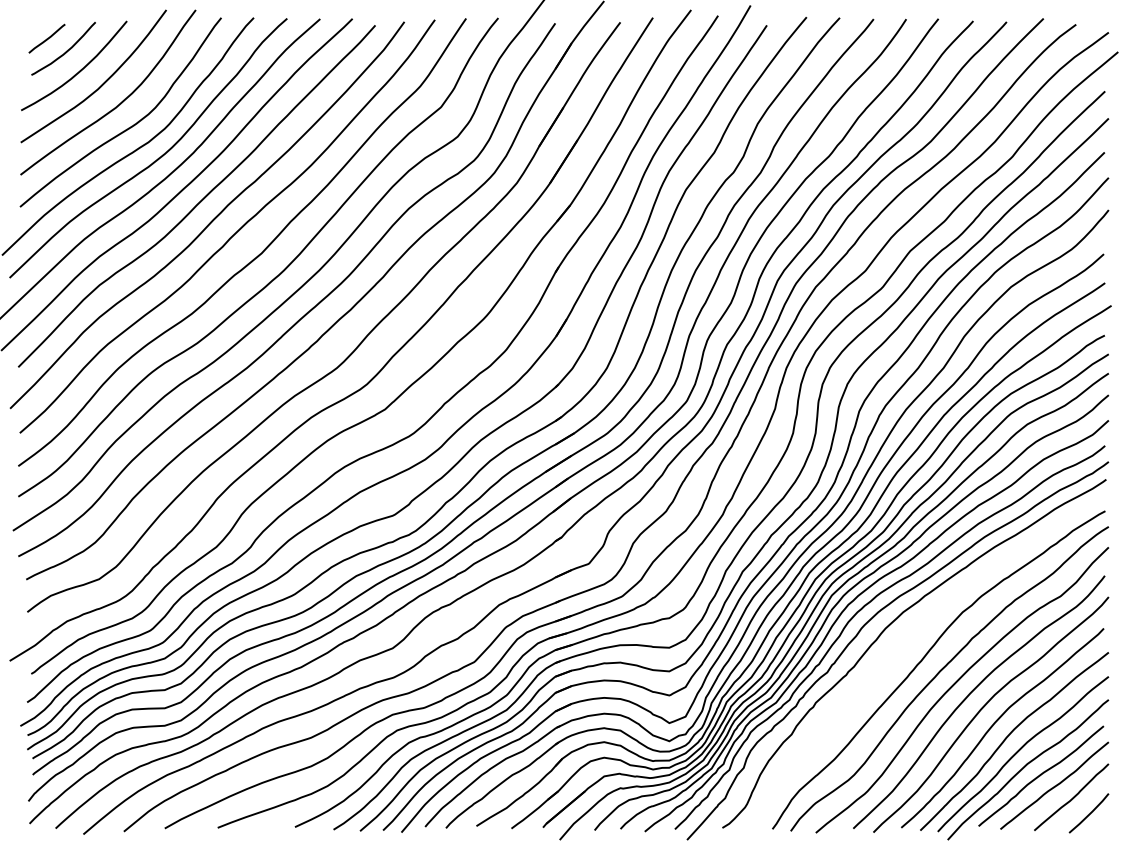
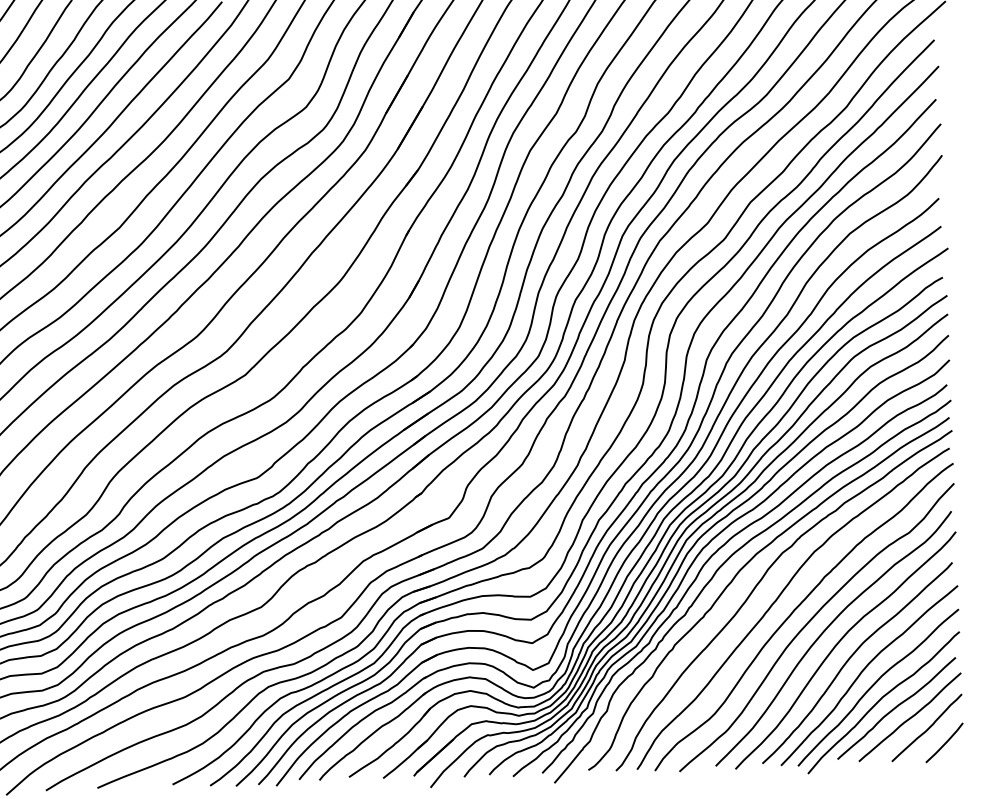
curve: (906, 641) -> (760, 582), added

